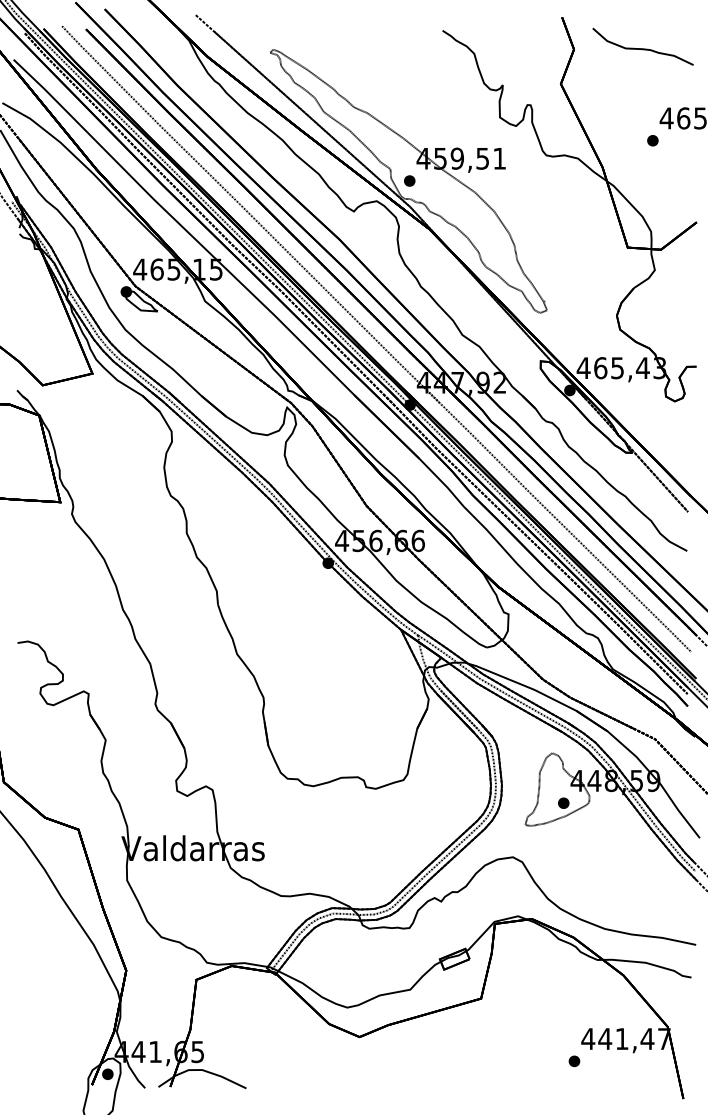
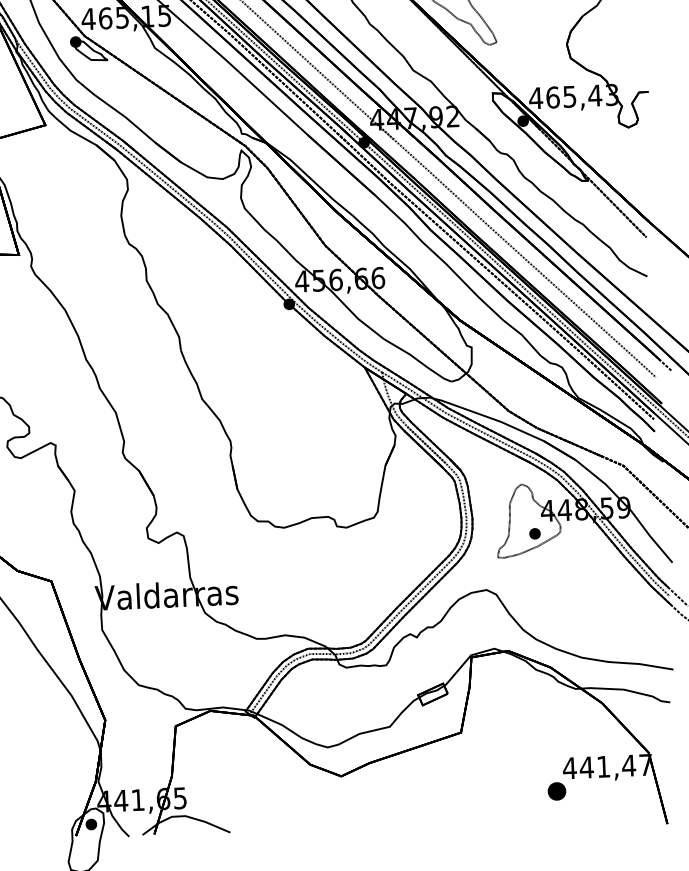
part: (574, 1060) -> (556, 790), size x1.6

